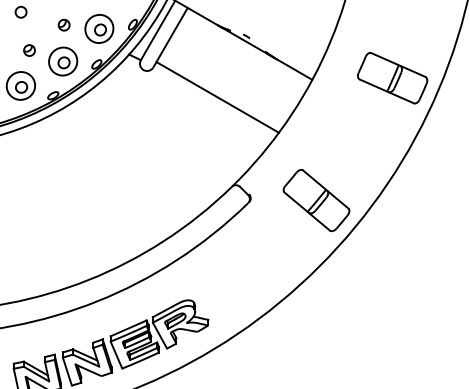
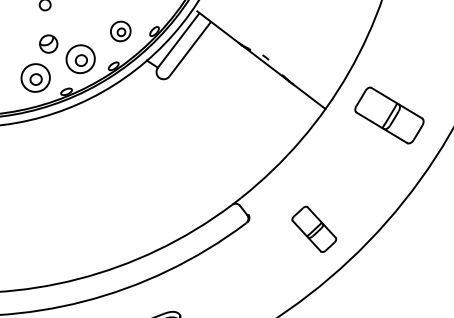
part: (63, 24) -> (85, 22), removed
part: (99, 28) -> (120, 31), size x0.7
part: (29, 50) -> (48, 43), size x1.6
part: (392, 78) -> (389, 115), moved
line: (217, 97) -> (229, 114), removed
part: (316, 200) -> (314, 229), size x0.7

